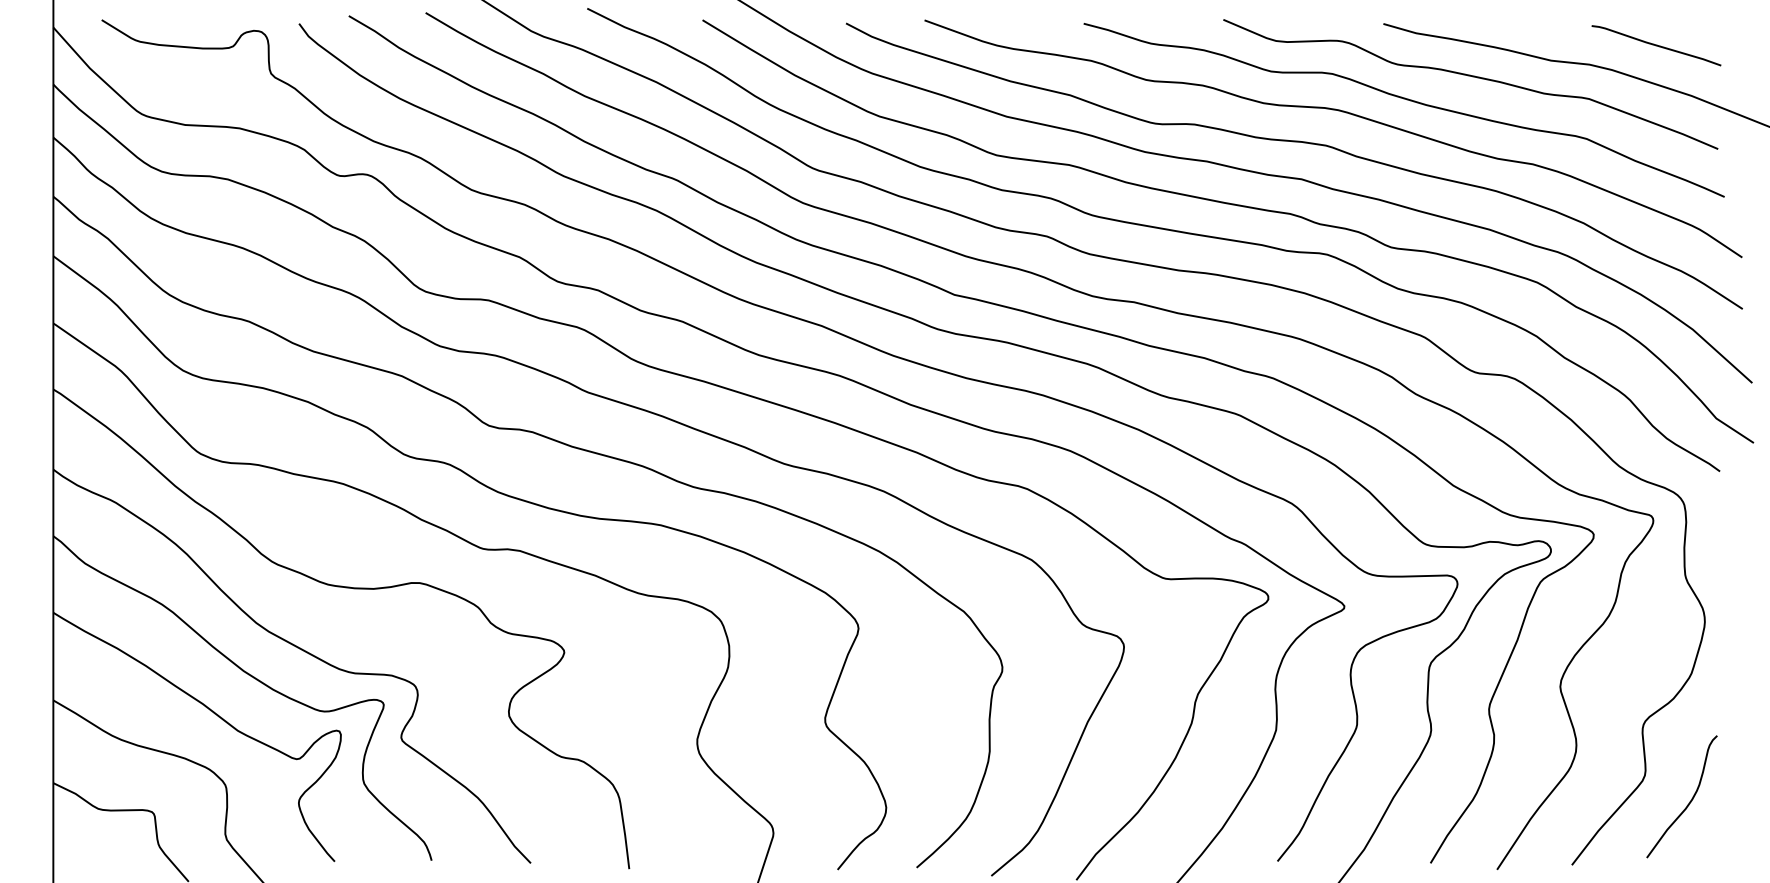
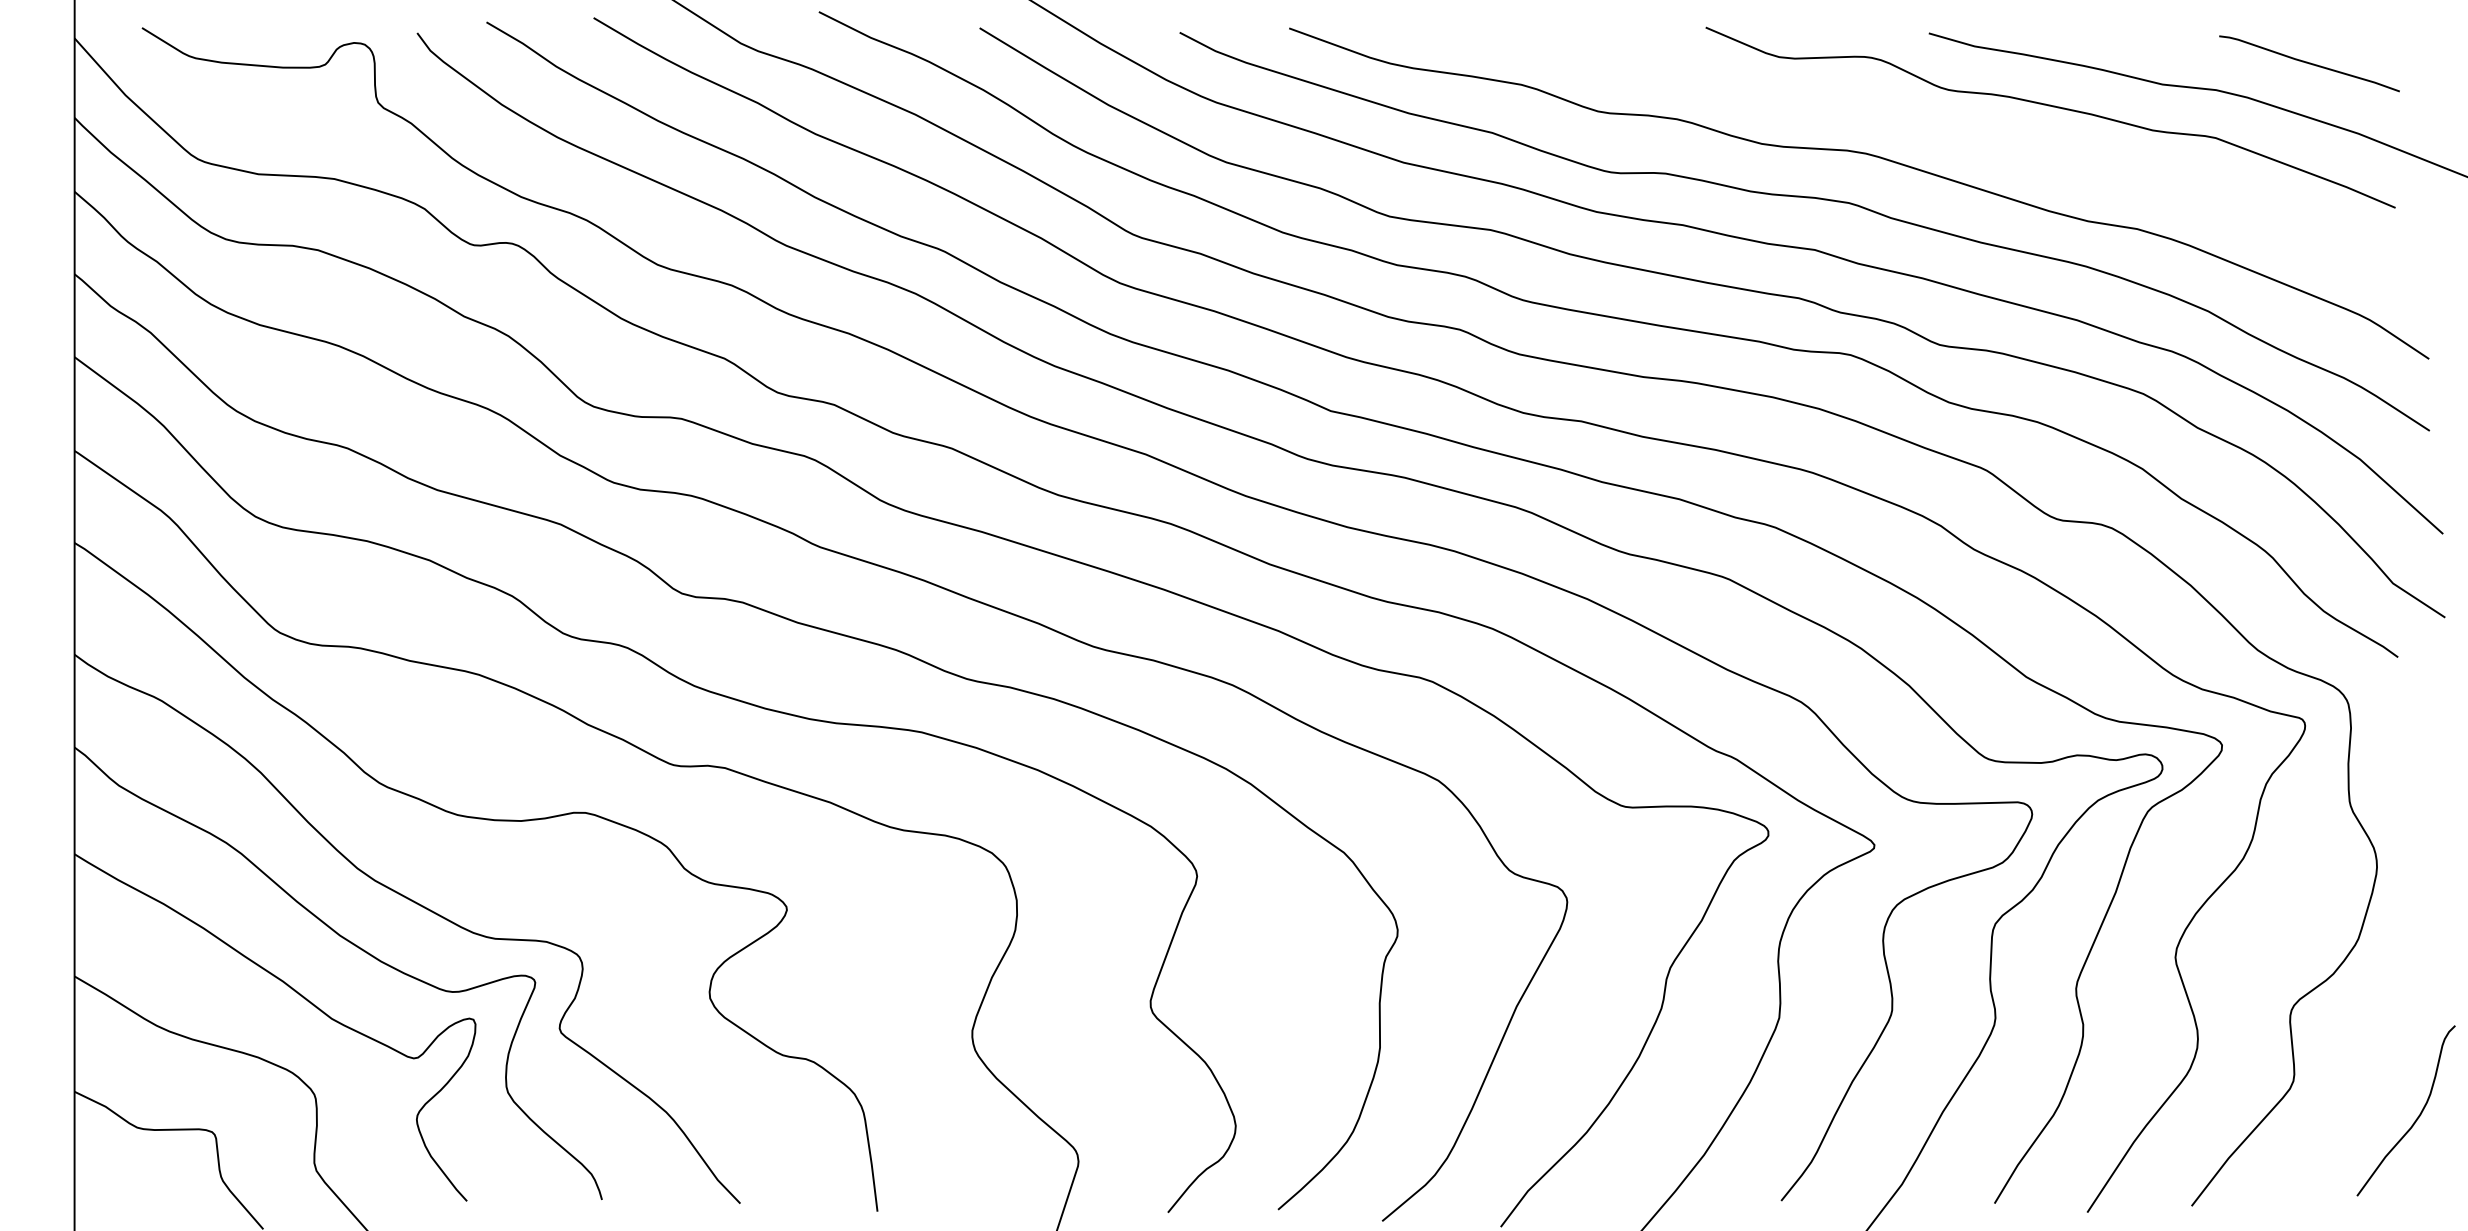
curve: (1406, 100) -> (1961, 139), removed
curve: (1688, 803) -> (2415, 1119), moved

